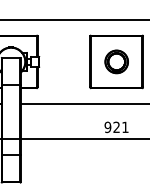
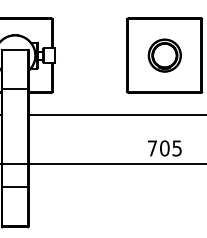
text: (116, 127) -> (164, 148), 921 -> 705

